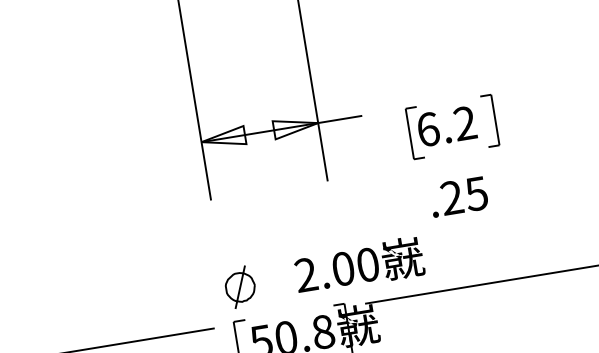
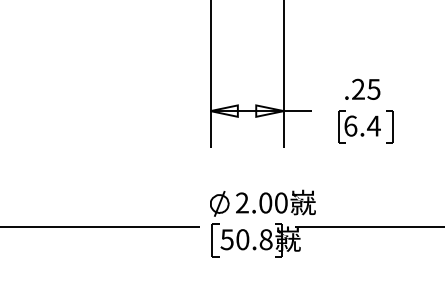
text: (464, 122) -> (373, 125), 6.2 -> 6.4
text: (458, 195) -> (362, 88), moved
text: (358, 265) -> (275, 202), moved

